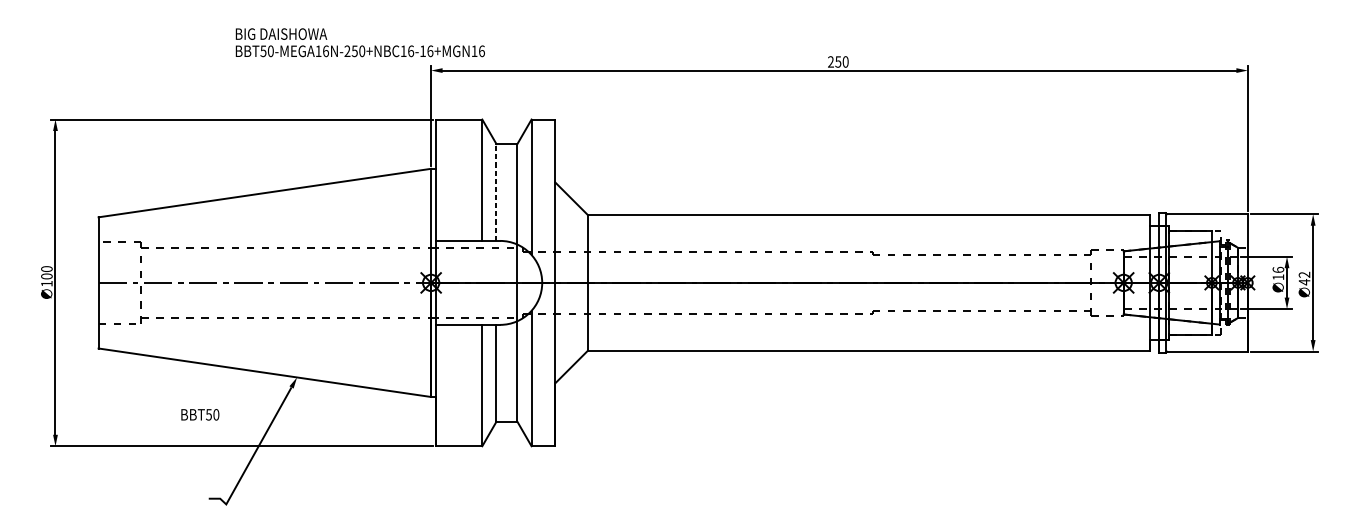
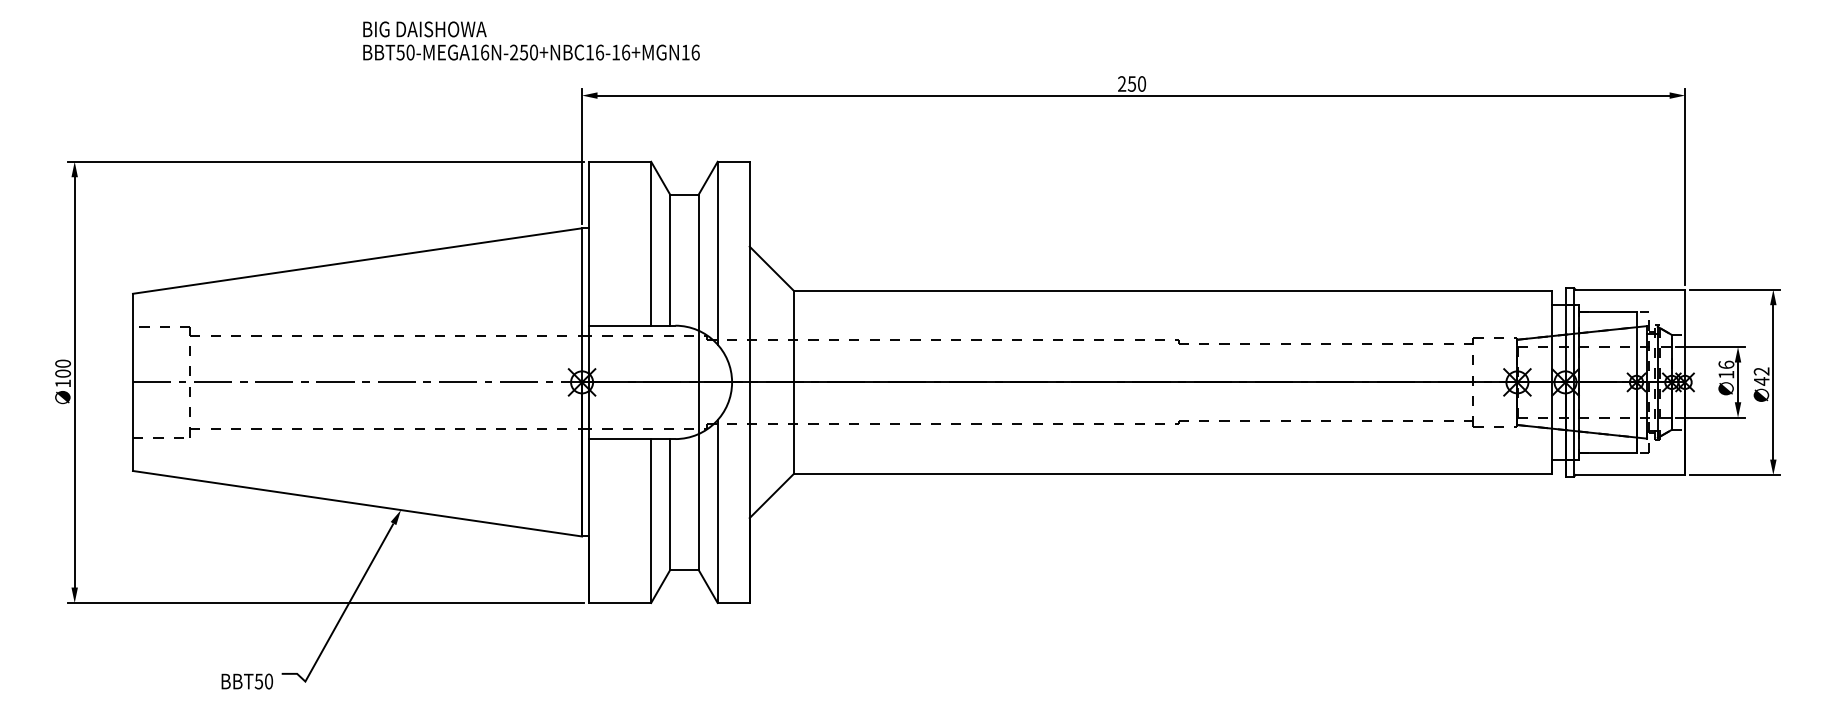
text: (360, 42) -> (531, 40), moved
line: (496, 191) -> (670, 259), dashed -> solid
text: (199, 414) -> (246, 681), moved

